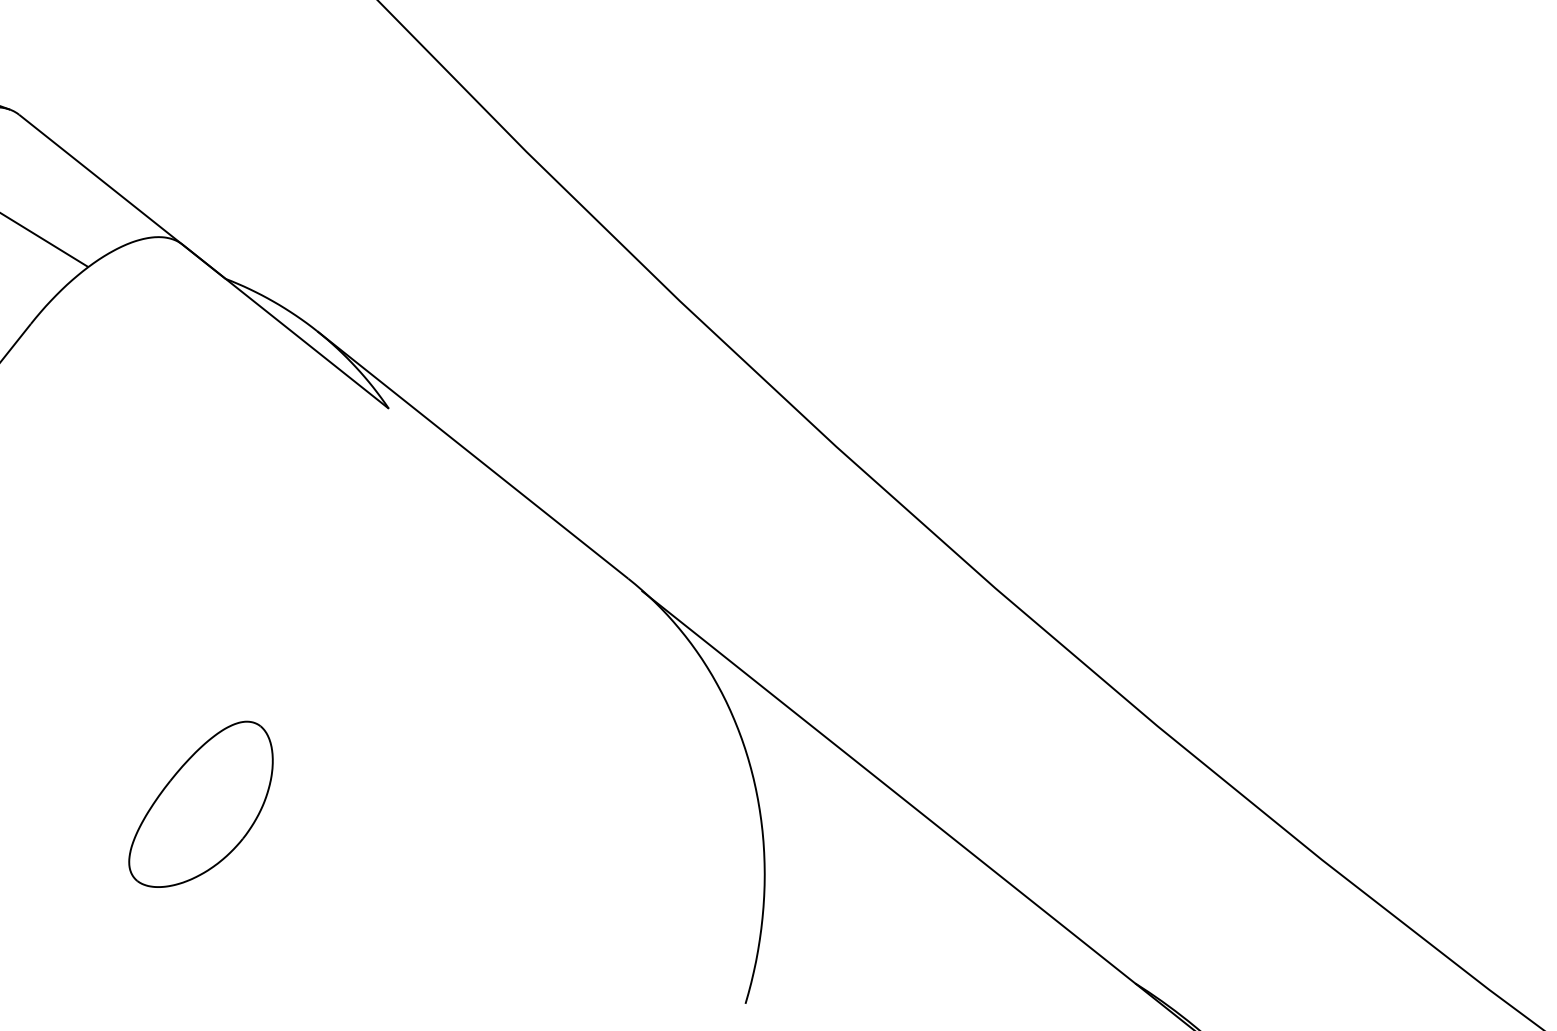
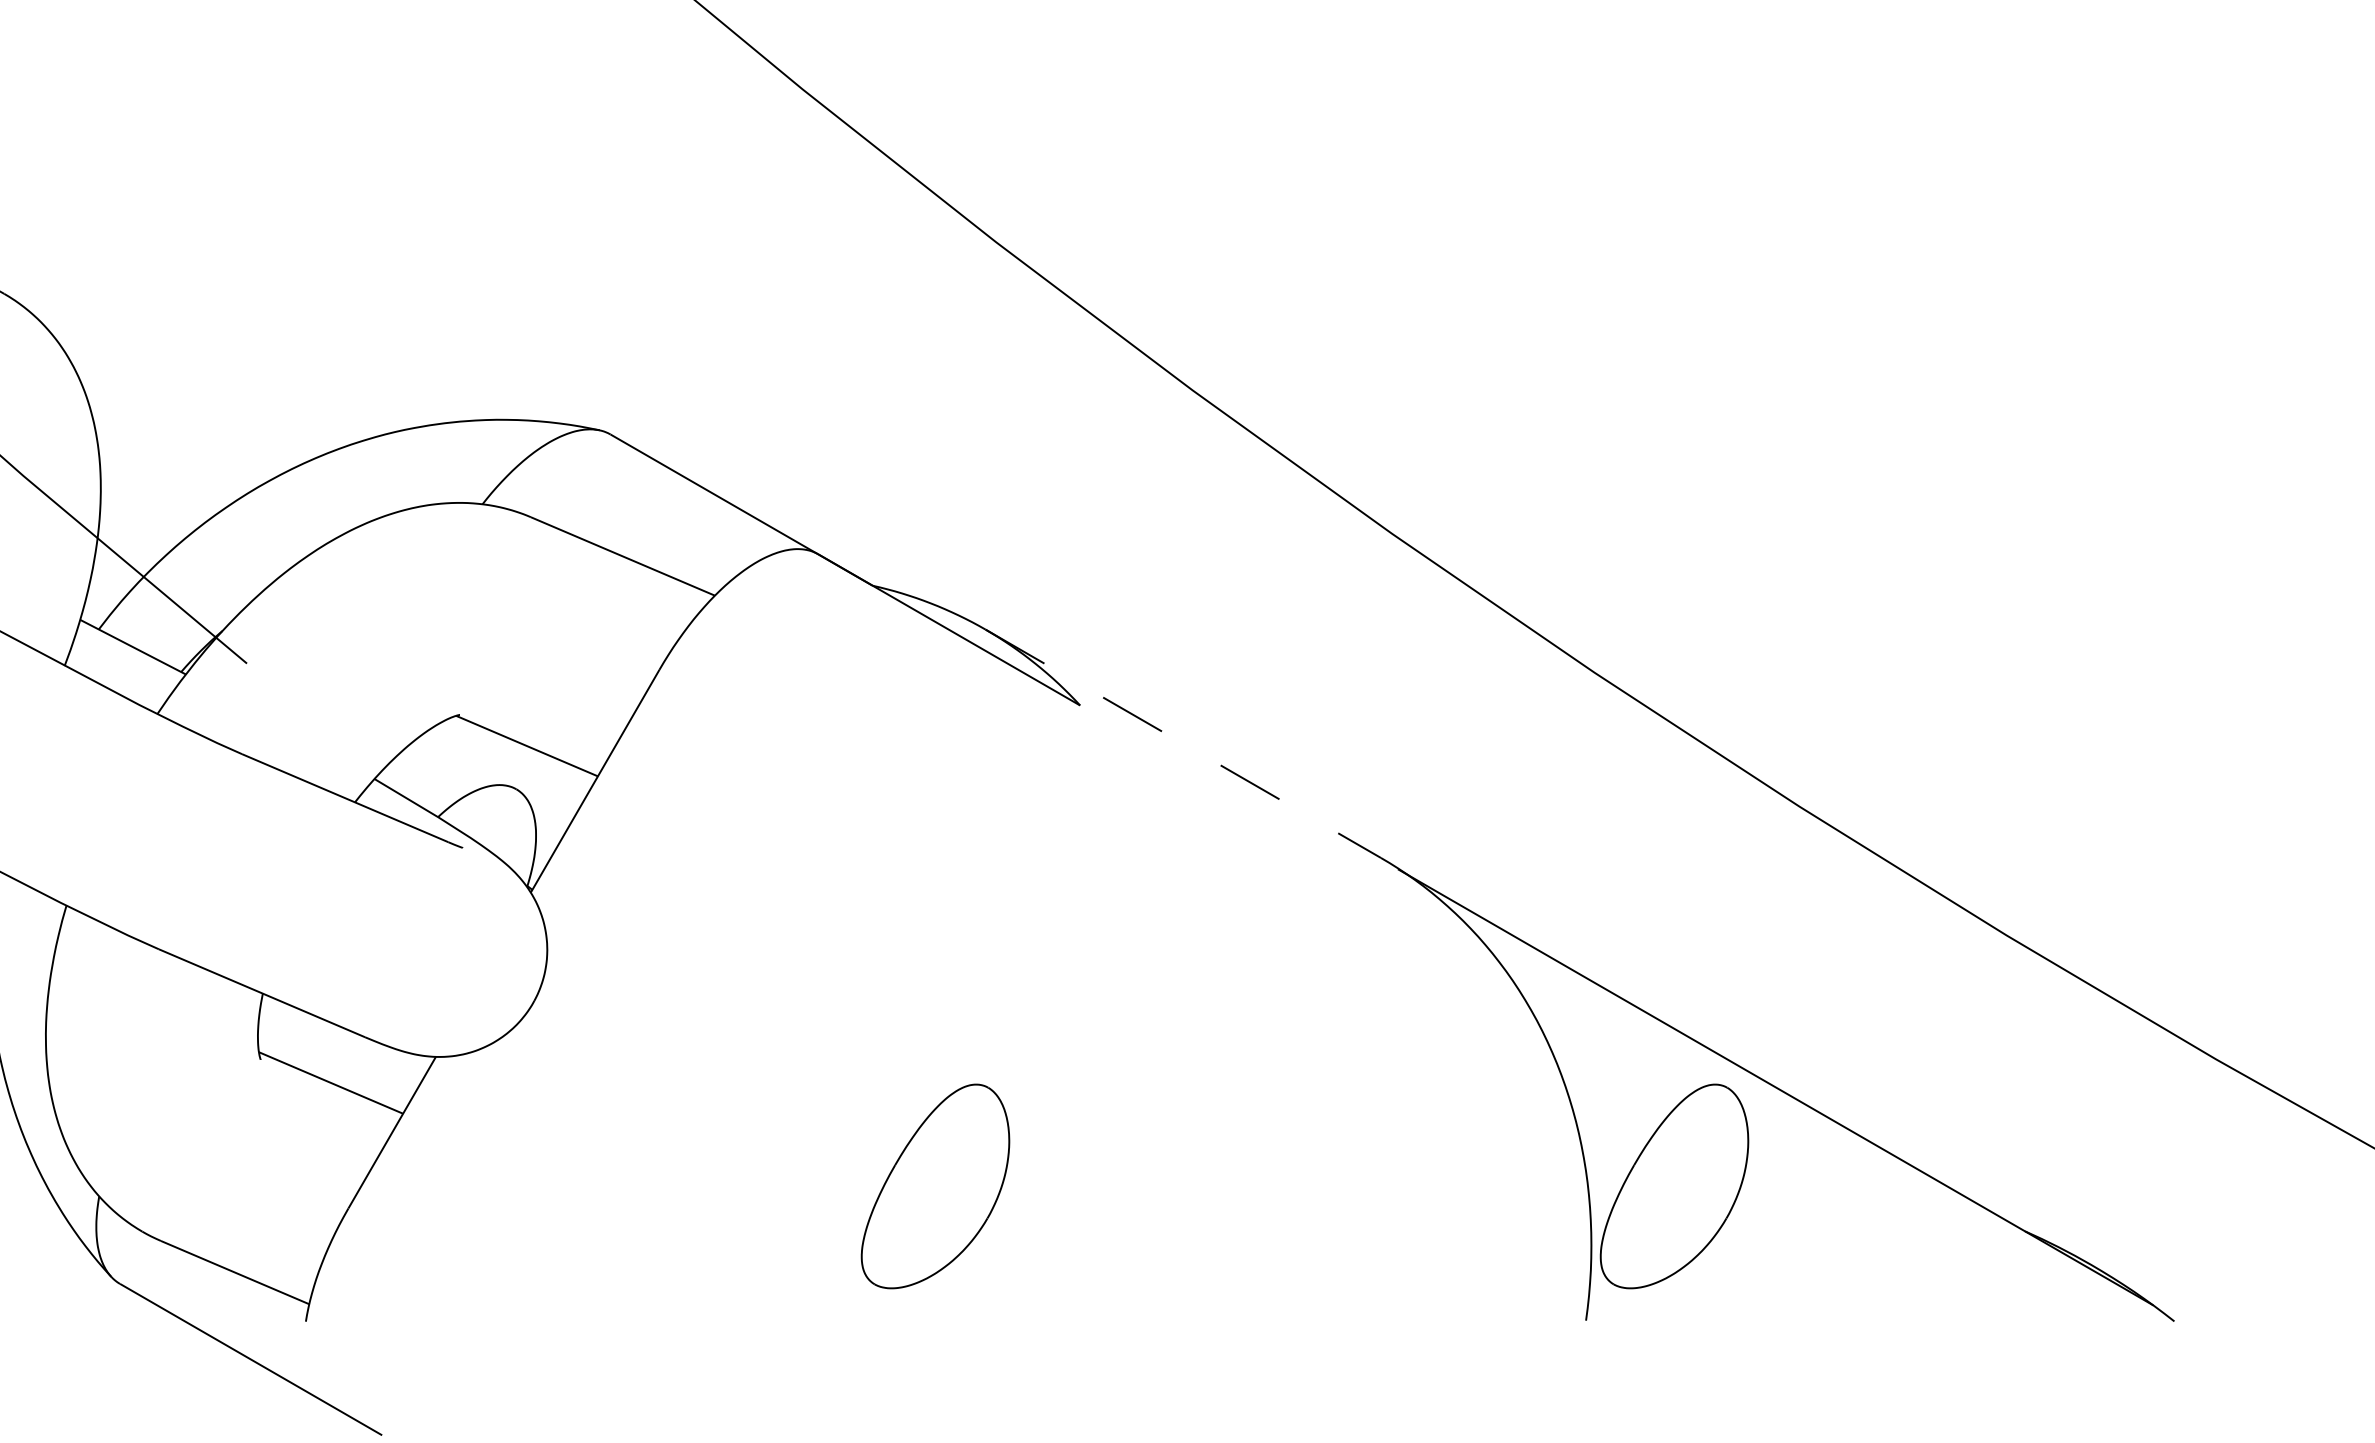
line: (472, 455) -> (1183, 744), solid -> dashed
part: (839, 899) -> (1674, 1186), added

